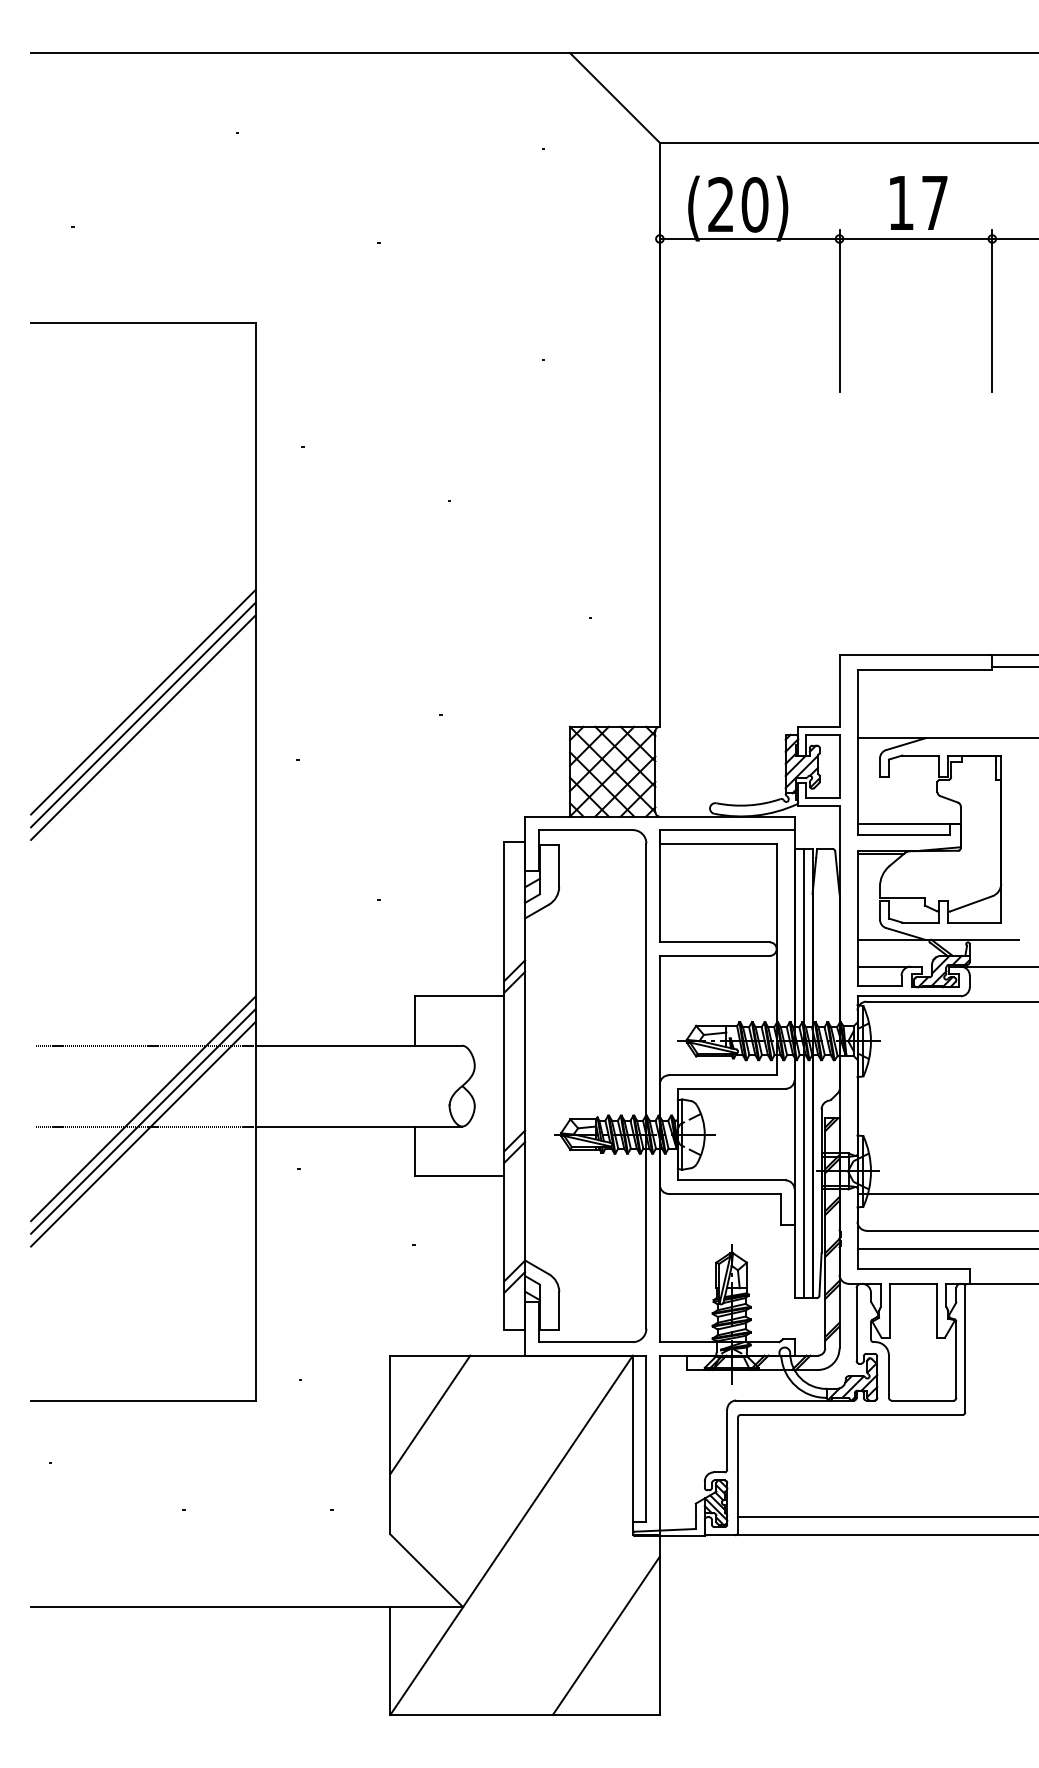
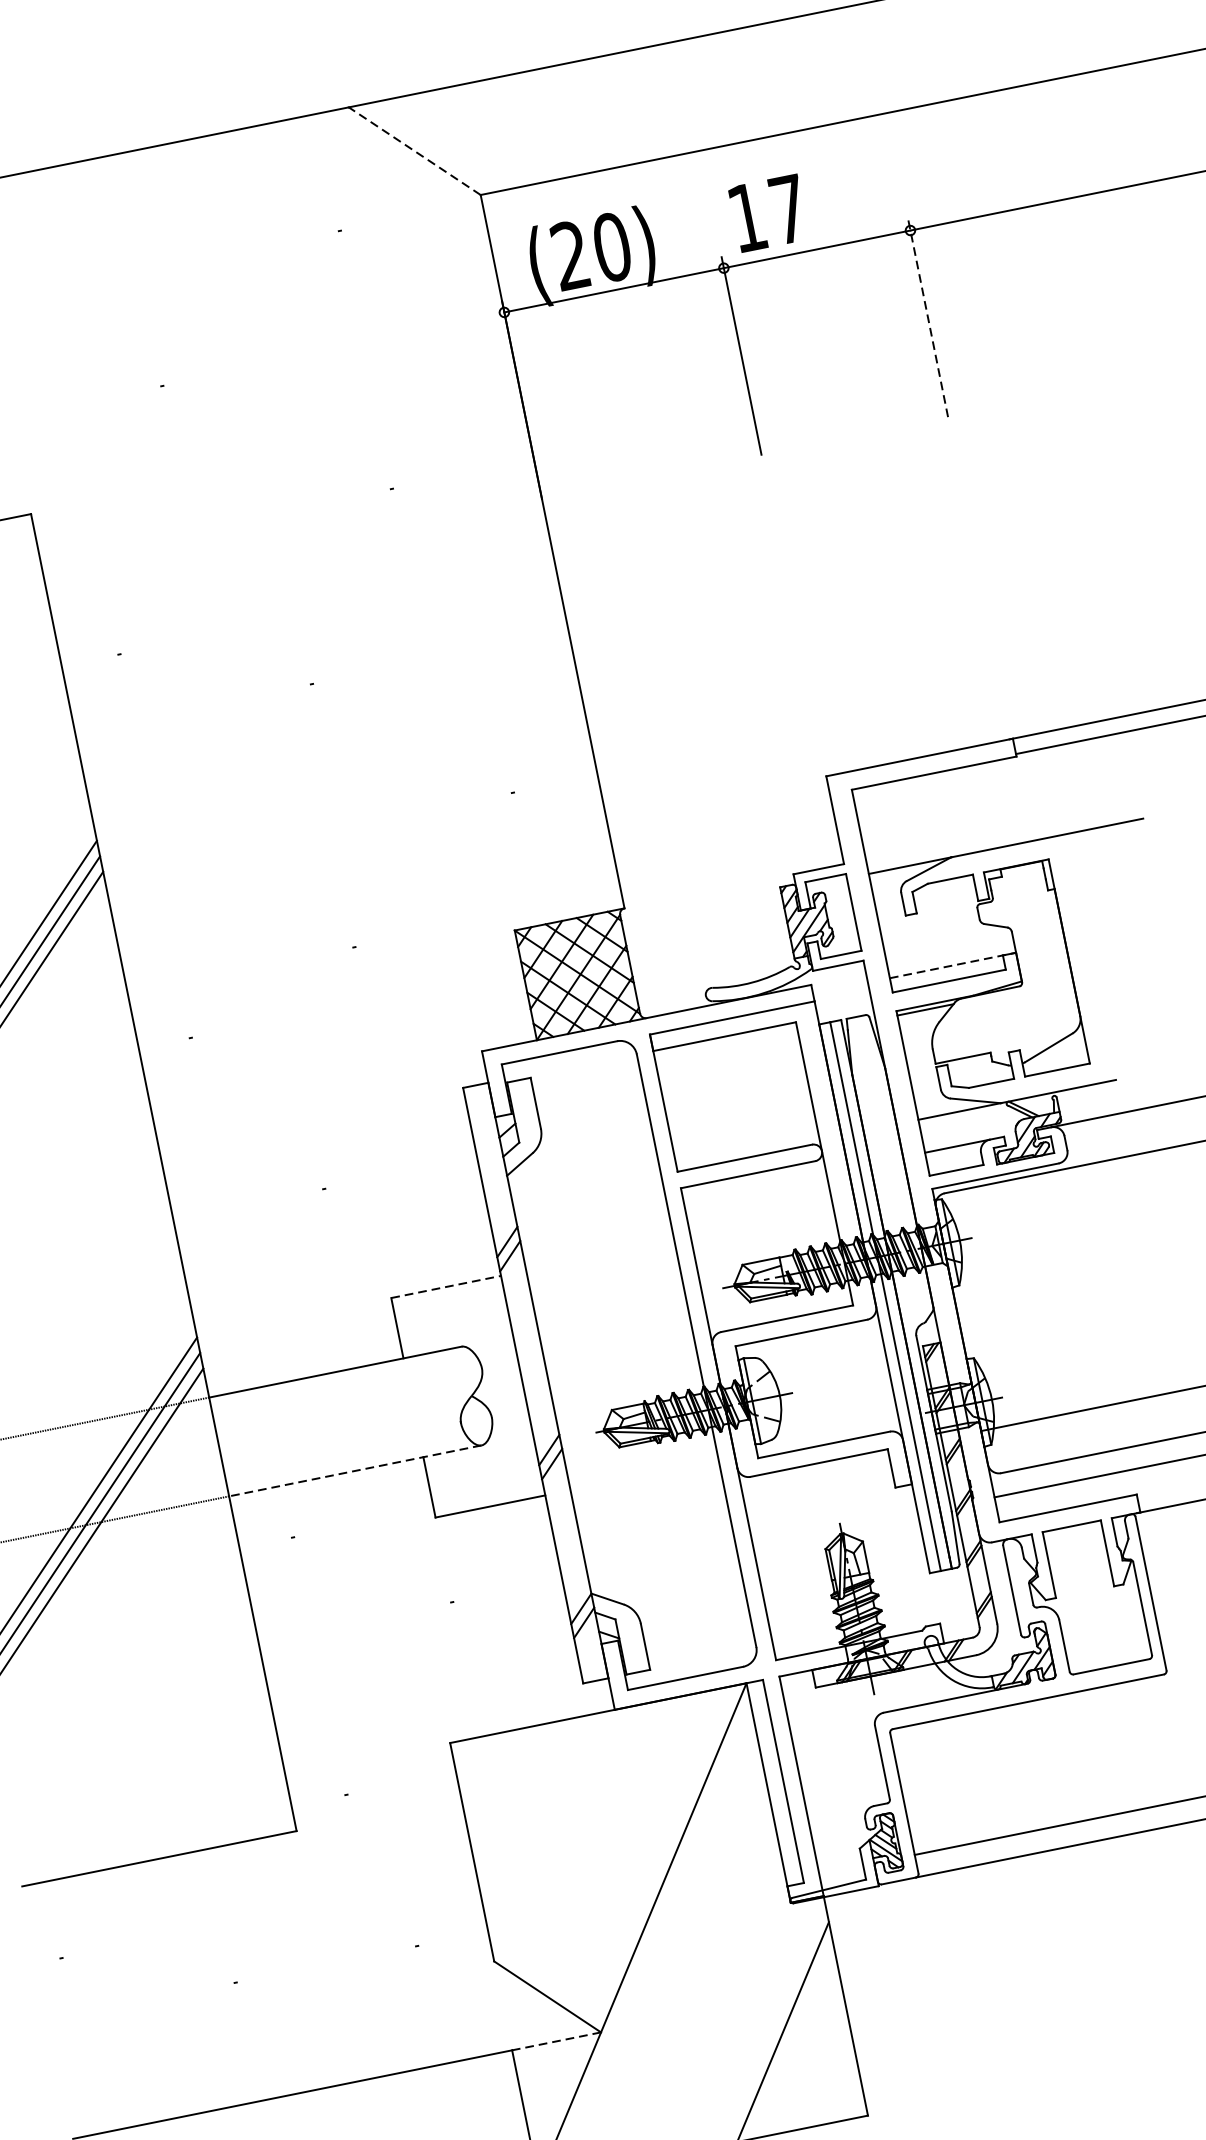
line: (614, 97) -> (414, 150), solid -> dashed
text: (918, 202) -> (768, 212), moved
line: (992, 310) -> (928, 317), solid -> dashed
line: (909, 823) -> (953, 965), solid -> dashed
line: (459, 996) -> (446, 1287), solid -> dashed
line: (358, 1126) -> (354, 1470), solid -> dashed
line: (430, 1414) -> (513, 1805), removed
line: (426, 1607) -> (556, 2041), solid -> dashed

